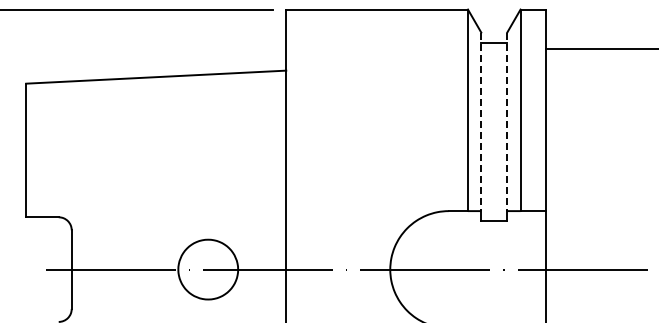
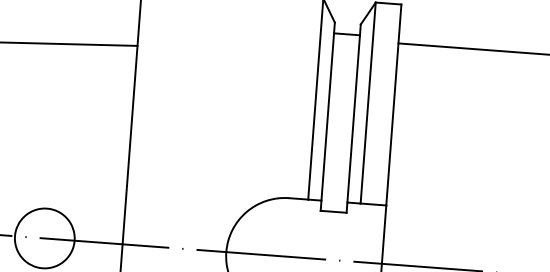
line: (481, 122) -> (328, 112), dashed -> solid
line: (507, 122) -> (354, 114), dashed -> solid

